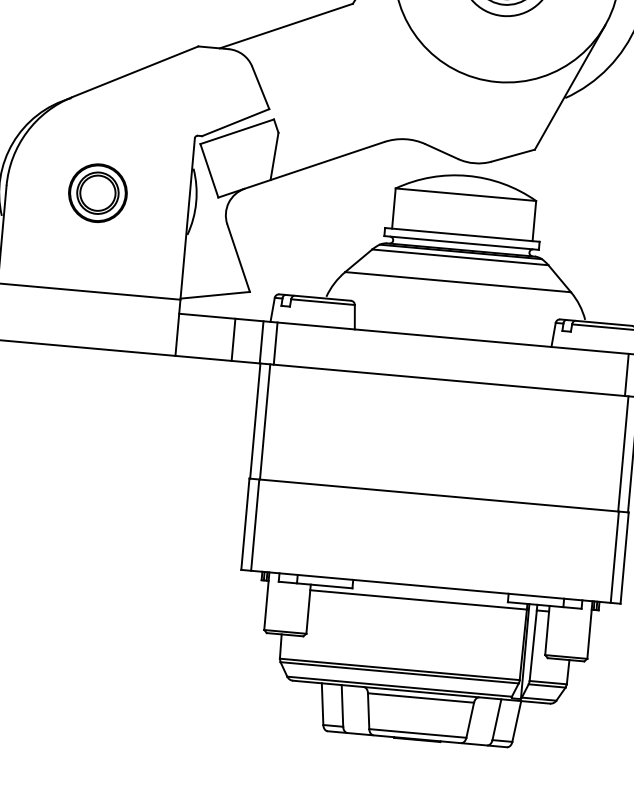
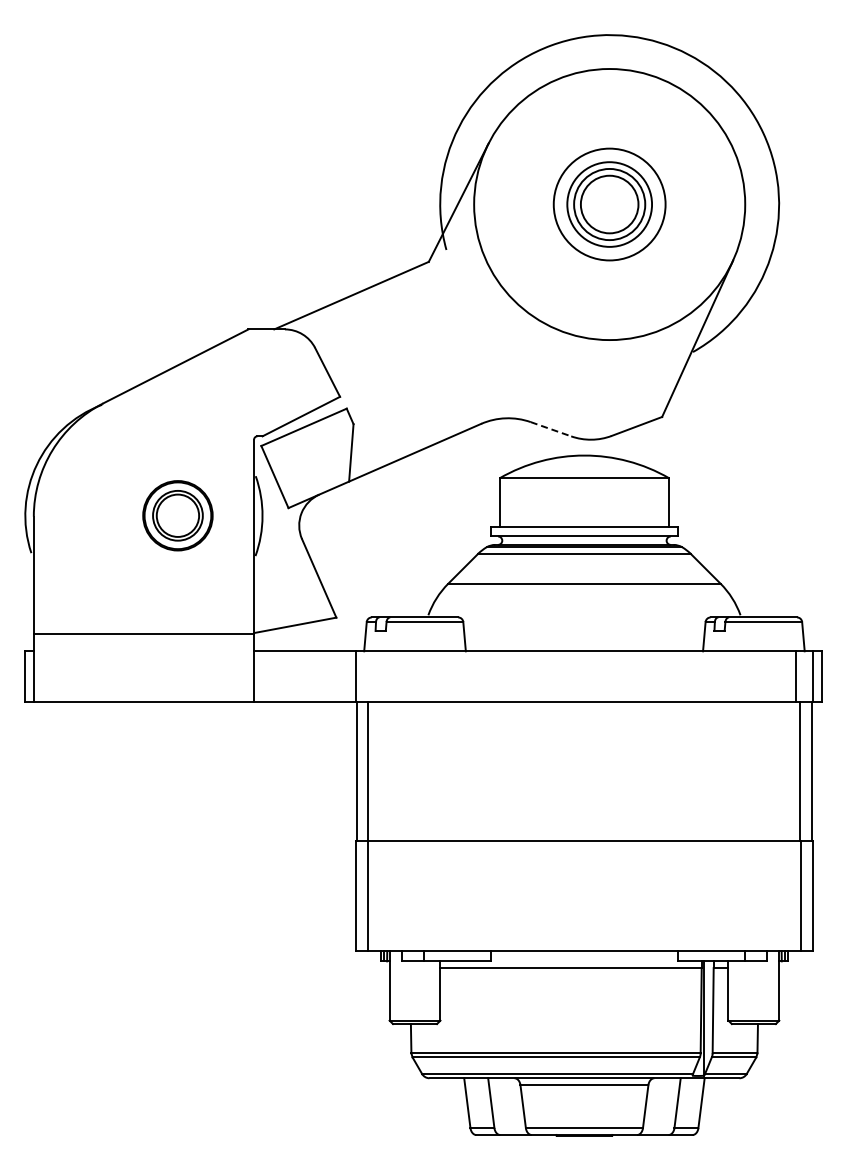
line: (442, 151) -> (551, 429), solid -> dashed
part: (97, 192) -> (177, 515), moved
line: (233, 339) -> (321, 676), removed
line: (275, 343) -> (372, 676), removed

